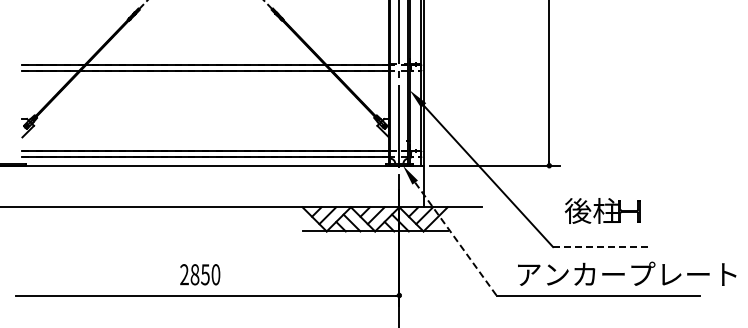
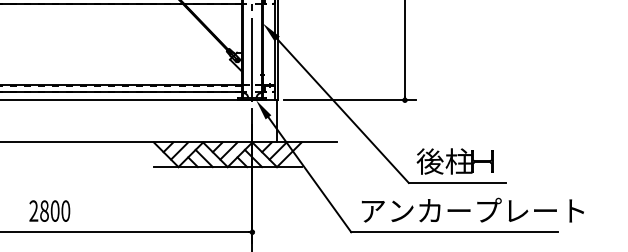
part: (602, 210) -> (455, 161), moved
line: (455, 239) -> (309, 175), dashed -> solid
line: (600, 247) -> (457, 183), dashed -> solid
text: (627, 273) -> (473, 209), moved
text: (205, 274) -> (55, 210), 2850 -> 2800

